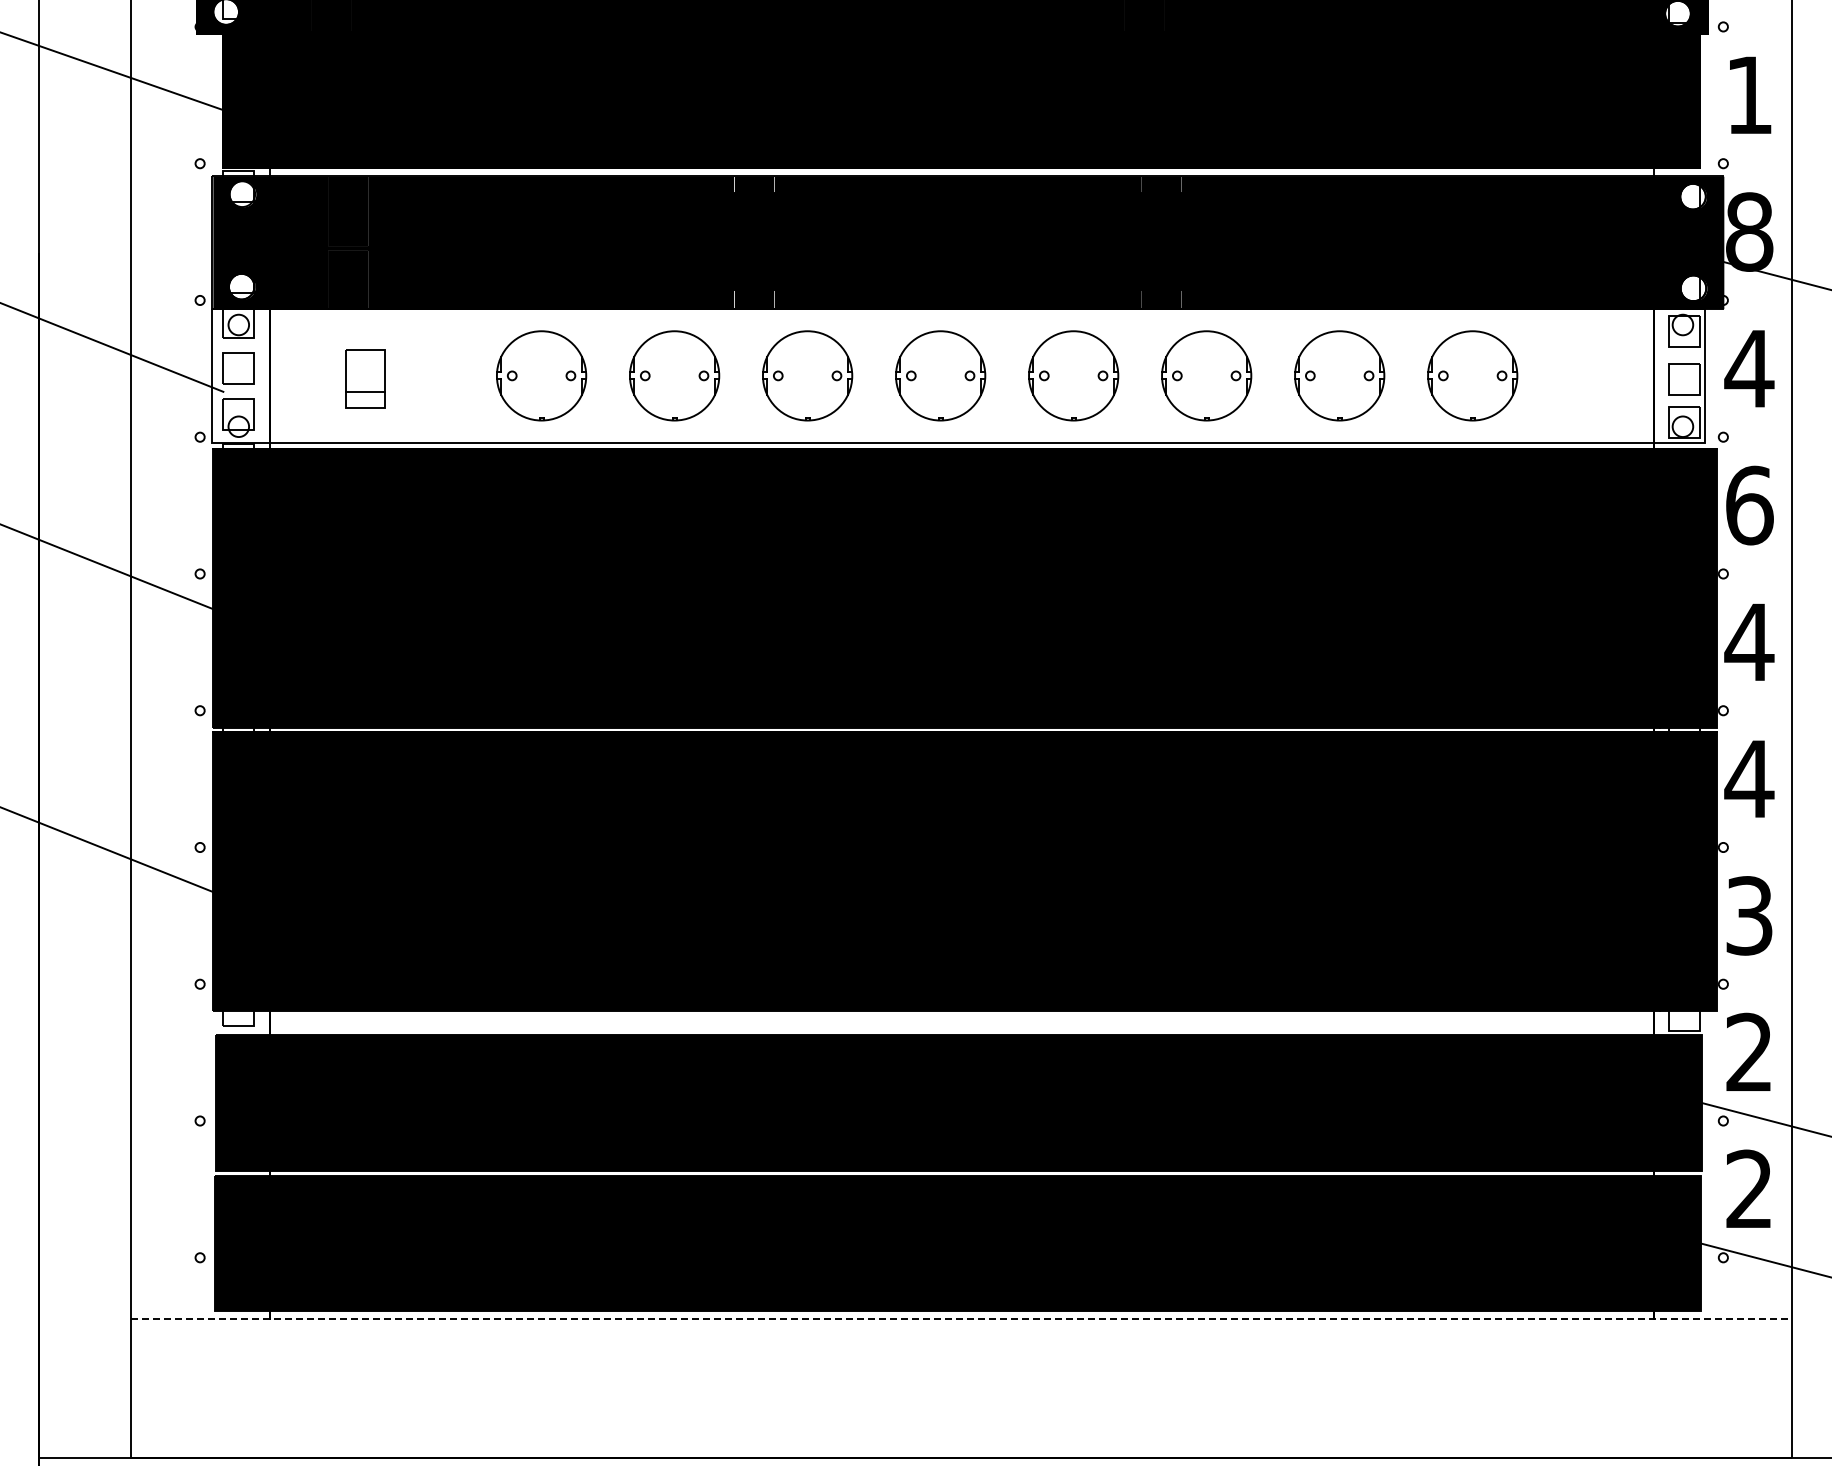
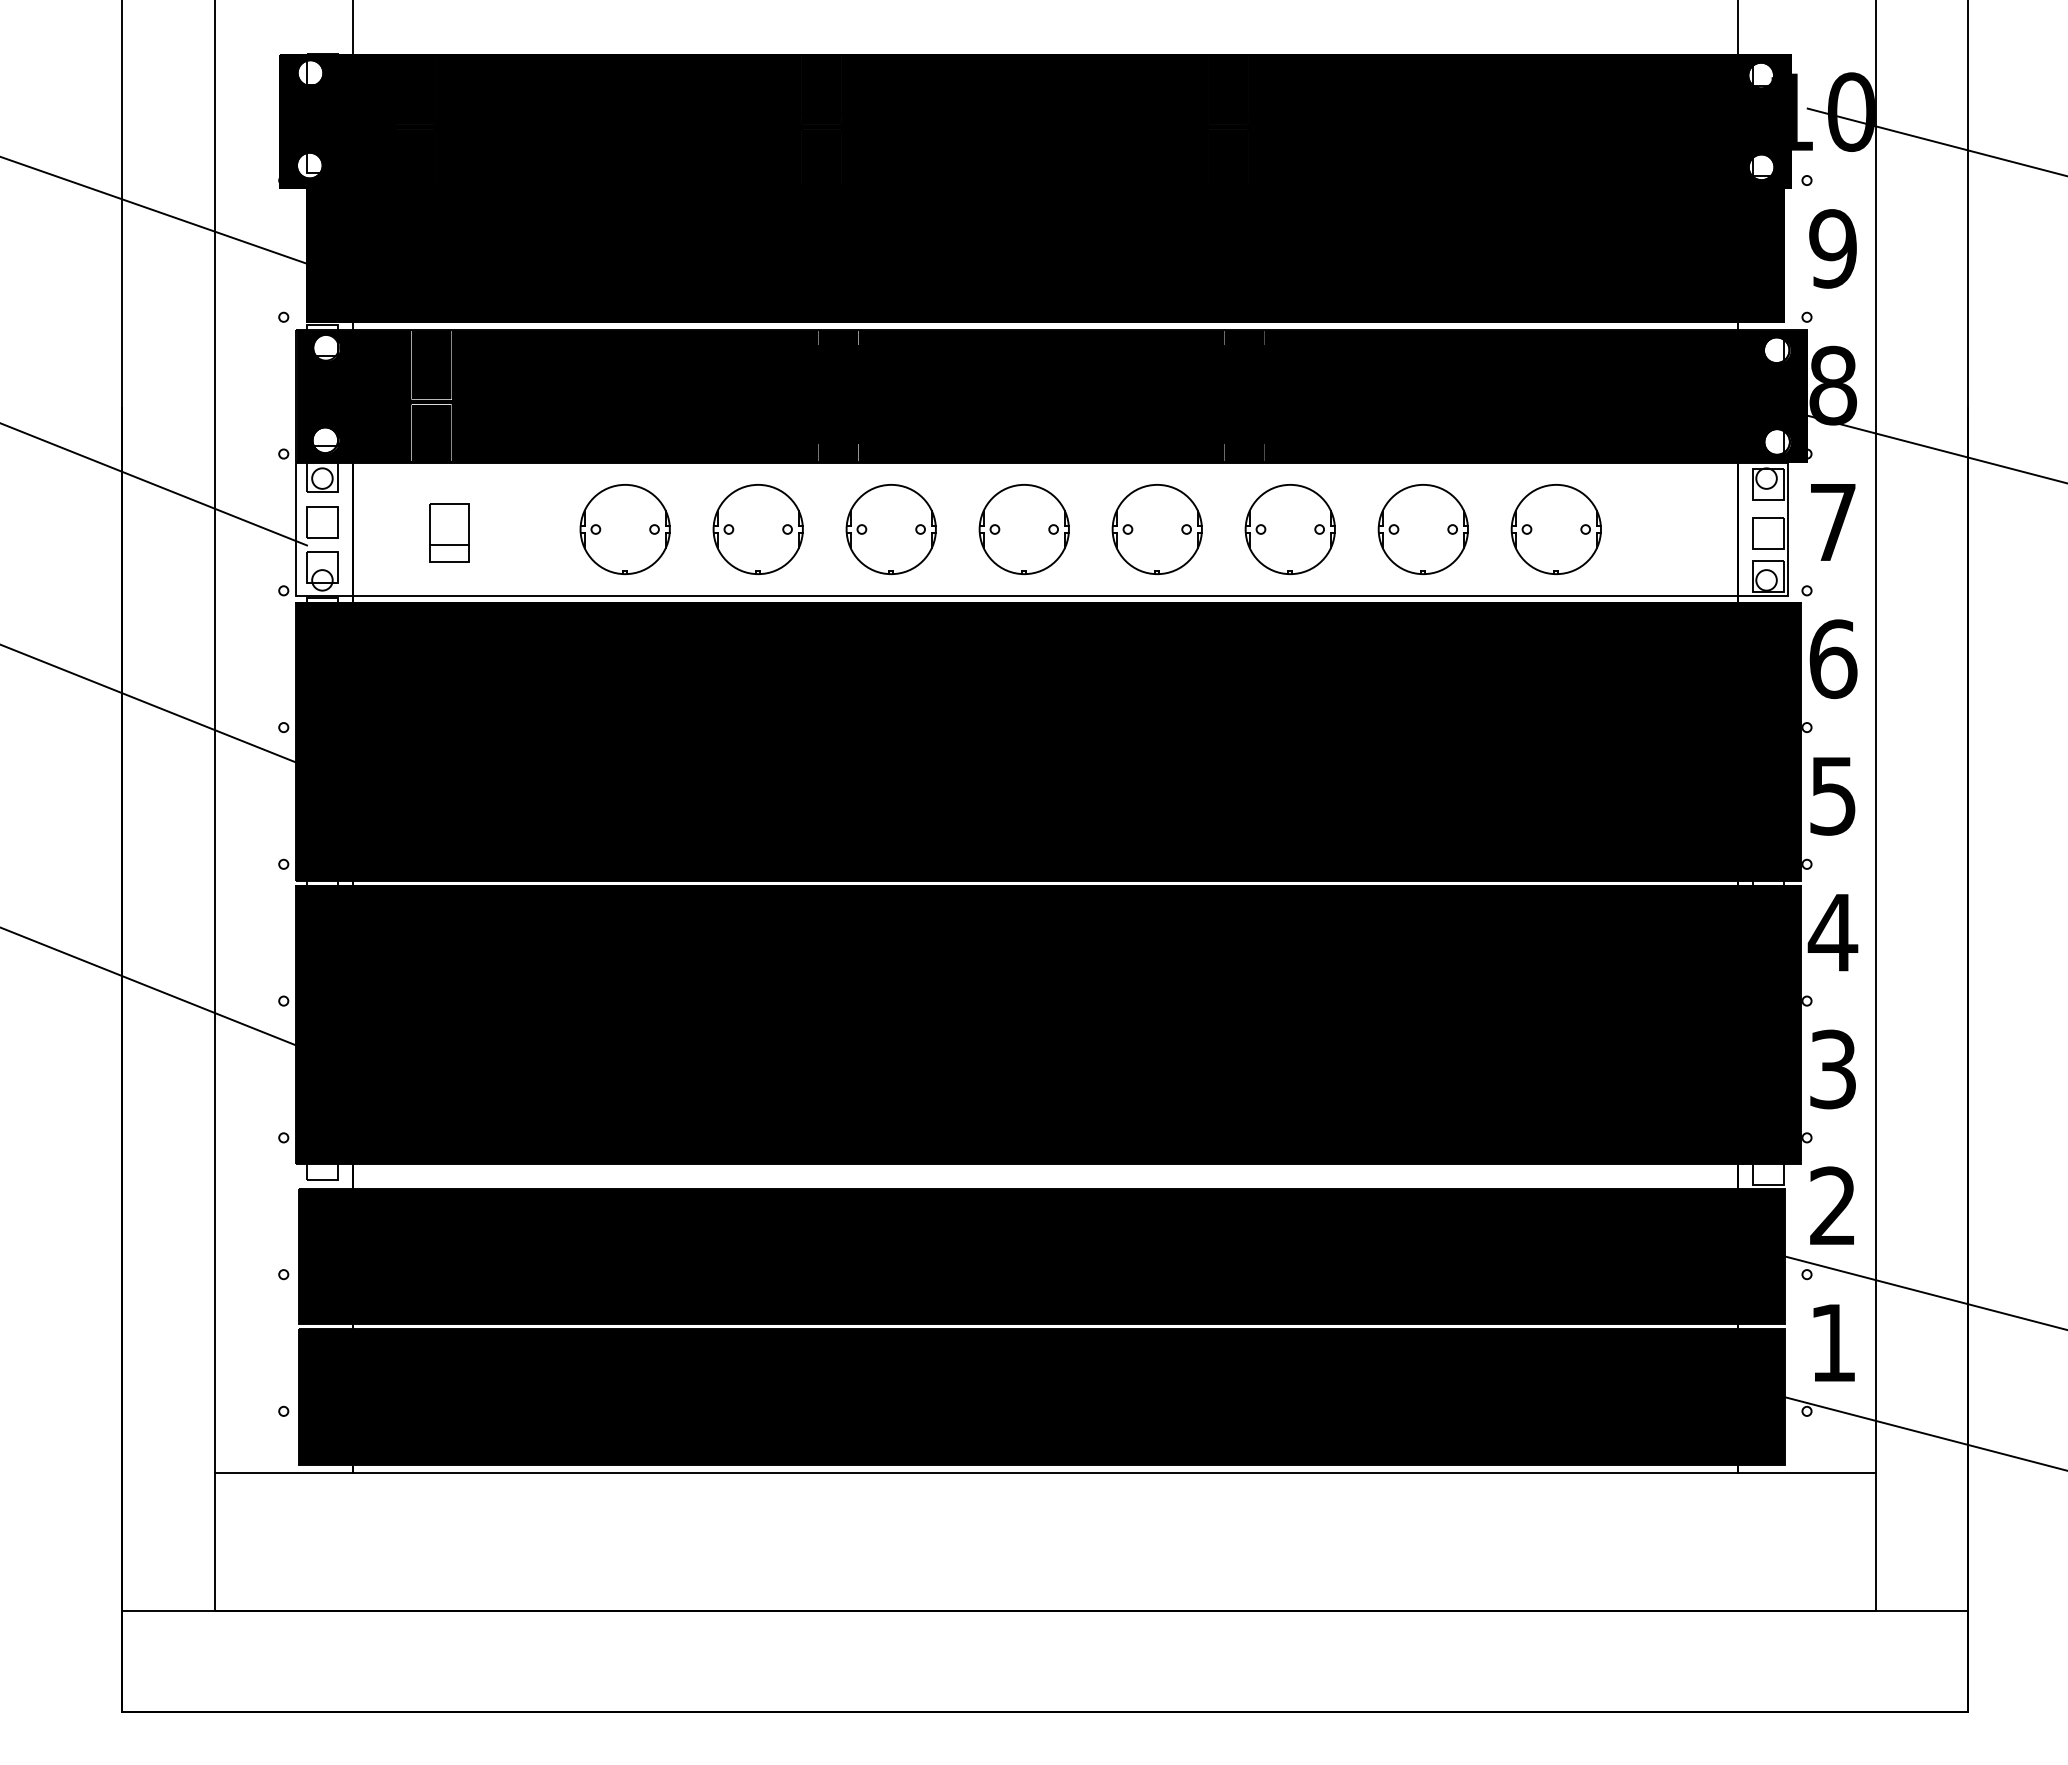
text: (1748, 94) -> (1832, 248), 1 -> 9
text: (1748, 368) -> (1832, 522), 4 -> 7
text: (1748, 642) -> (1832, 796), 4 -> 5
text: (1748, 1188) -> (1832, 1342), 2 -> 1
line: (961, 1318) -> (1045, 1472), dashed -> solid

